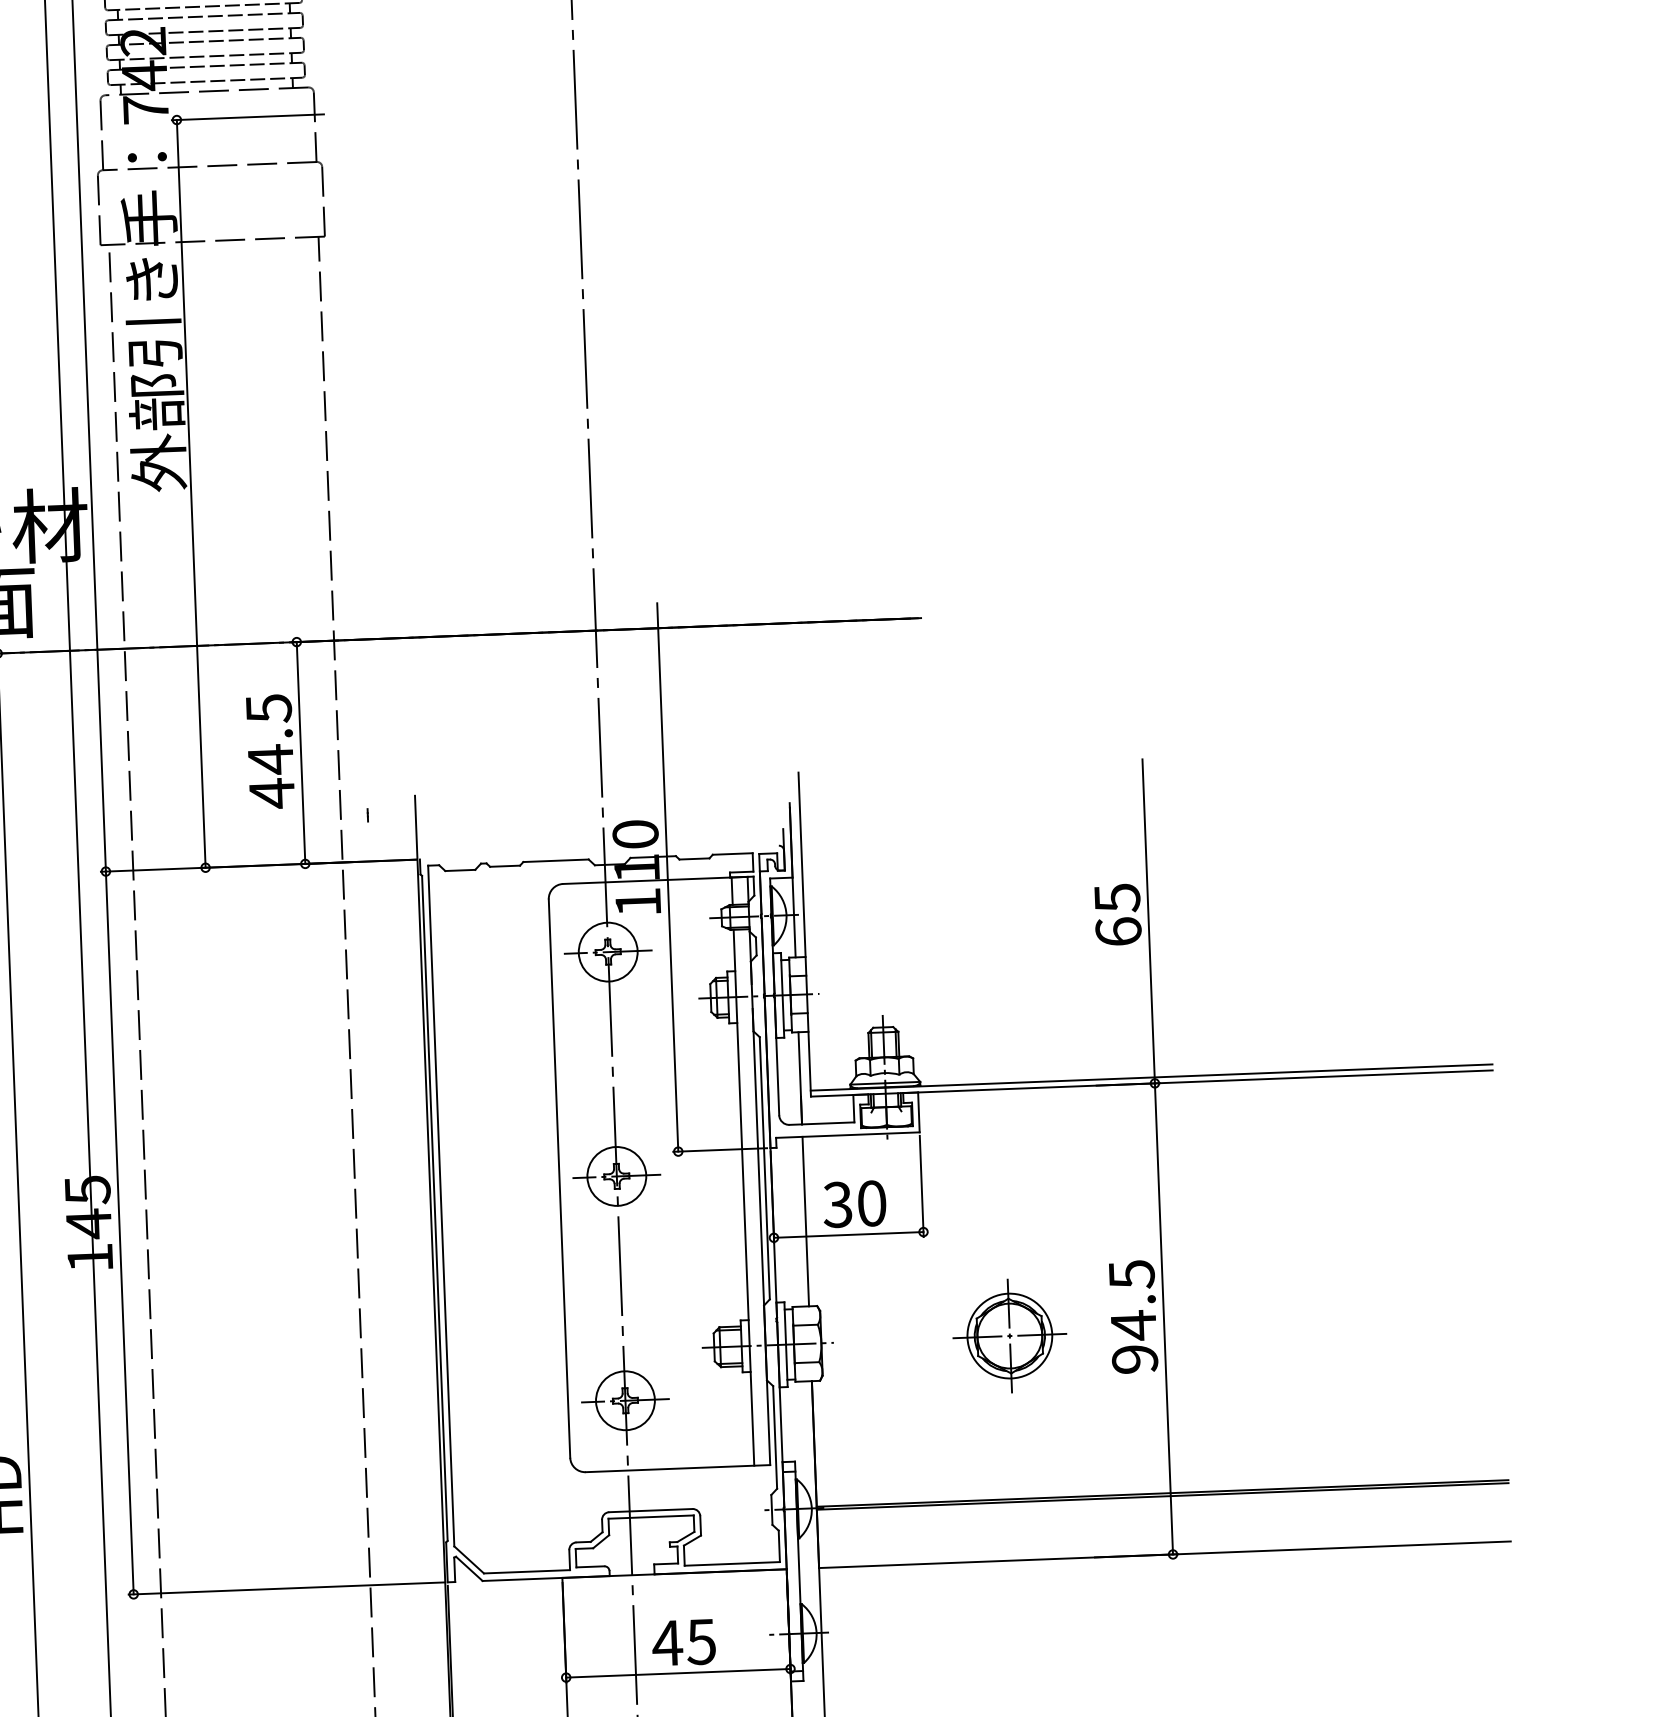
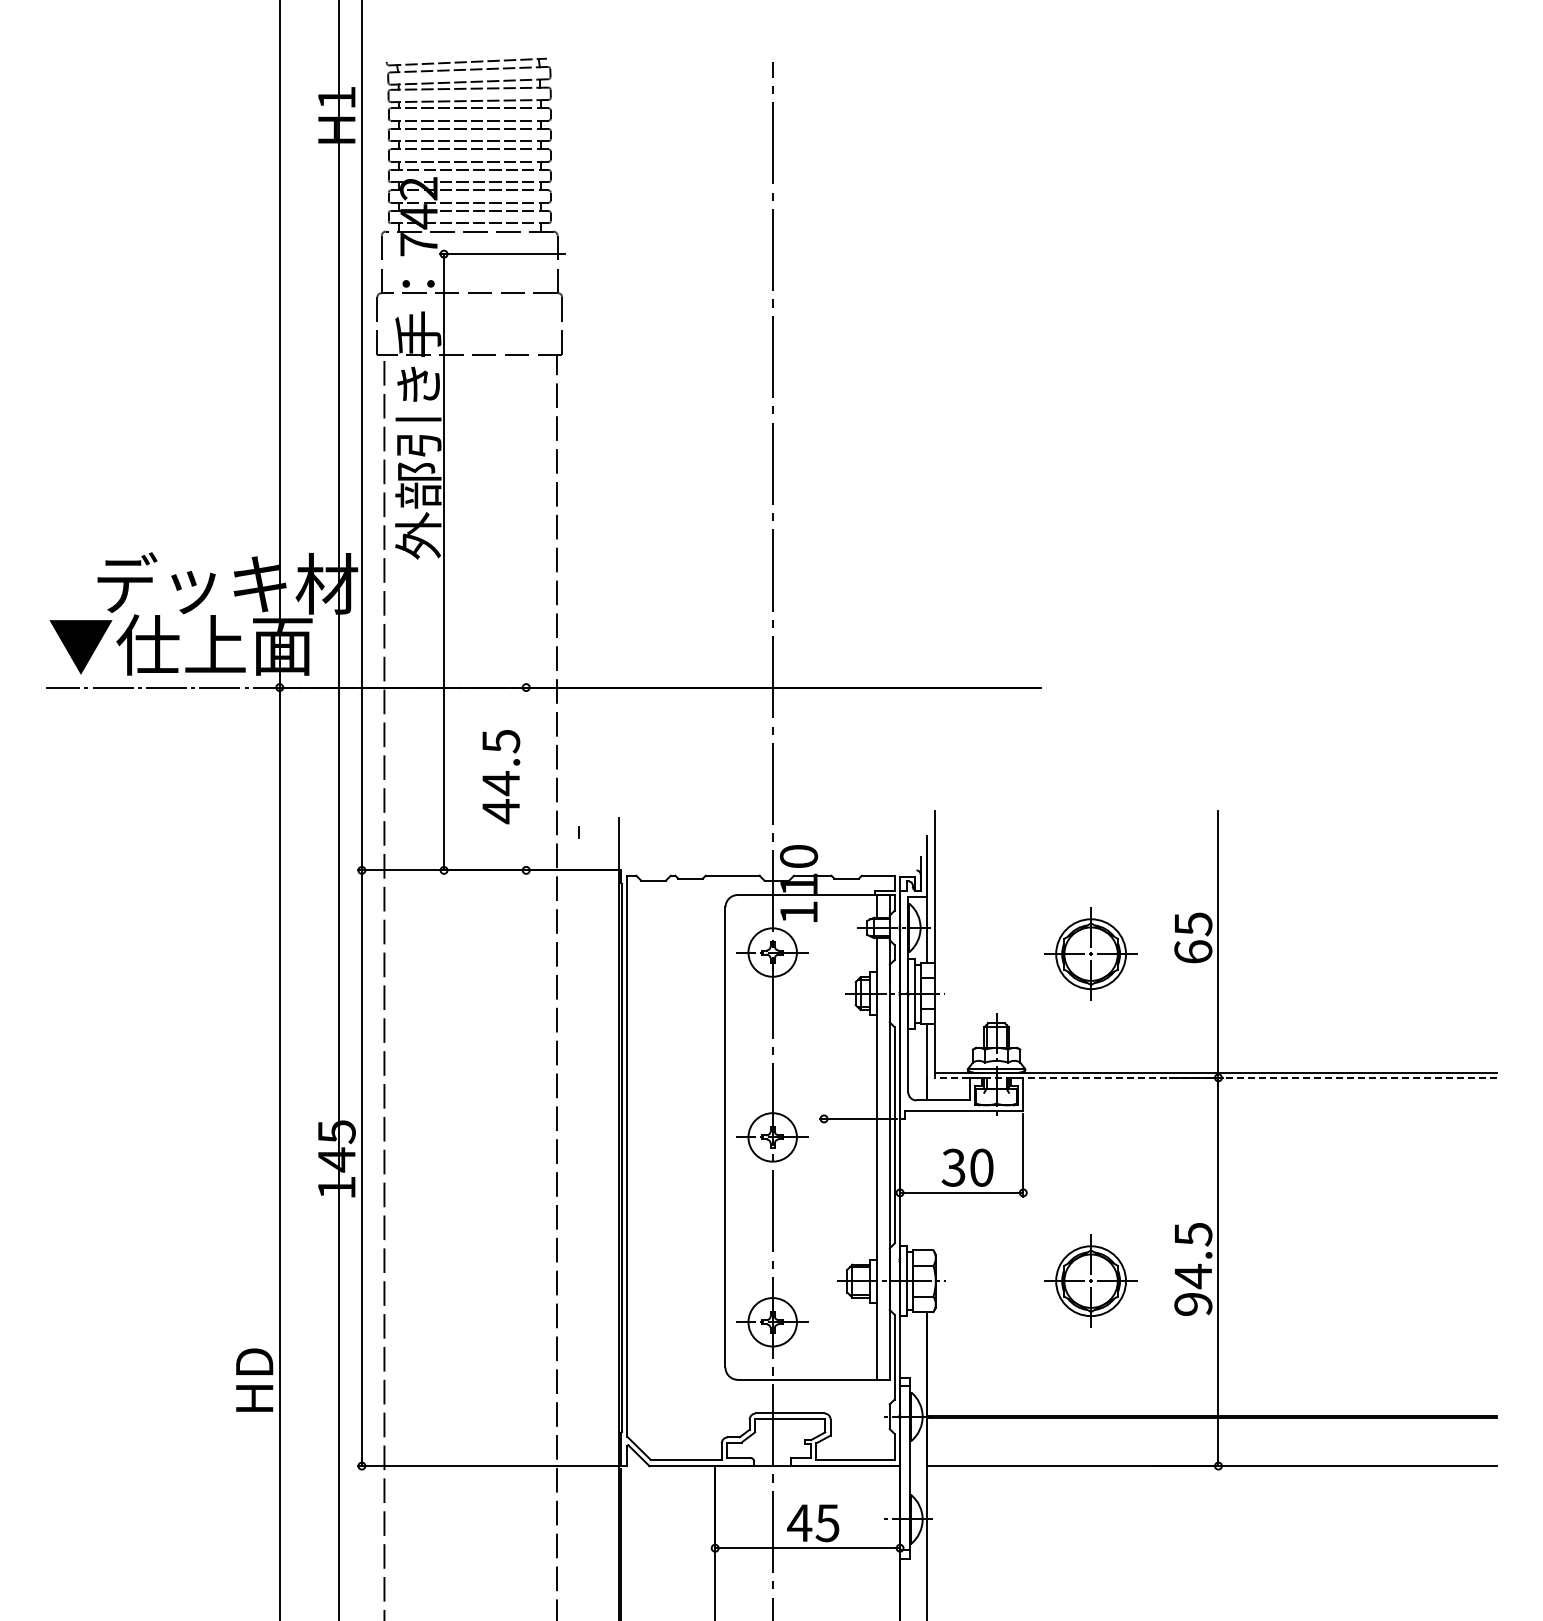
line: (301, 752) -> (526, 778), removed
line: (668, 876) -> (824, 892), removed
part: (993, 938) -> (1090, 953), added
line: (1151, 1083) -> (1215, 1077), solid -> dashed
line: (805, 1221) -> (926, 1180), removed

